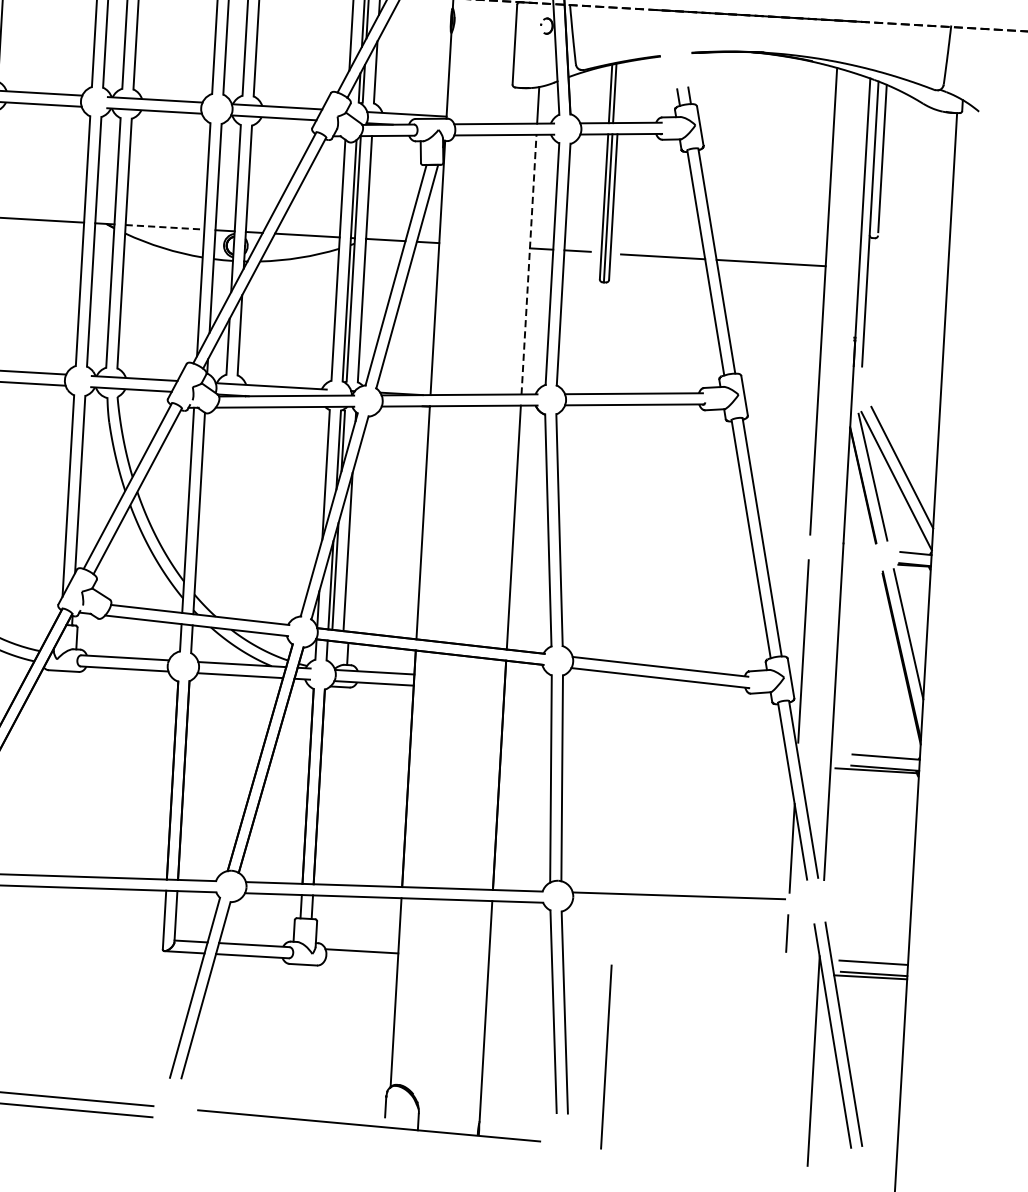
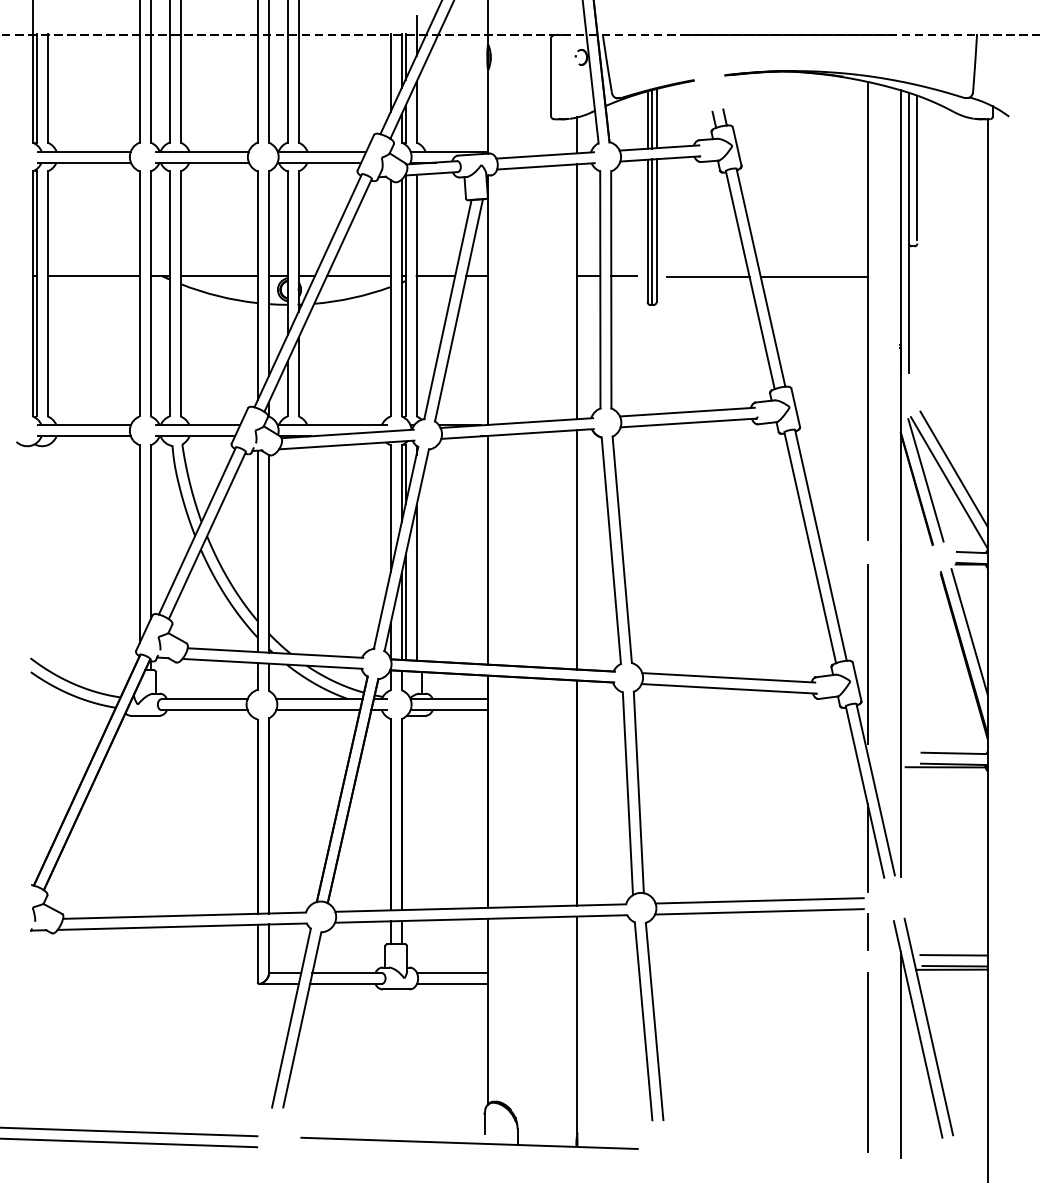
line: (619, 92) -> (656, 118), added
line: (165, 227) -> (219, 275), dashed -> solid
line: (529, 264) -> (577, 291), dashed -> solid
line: (678, 906) -> (759, 911), added
line: (361, 962) -> (452, 983), added
line: (606, 1056) -> (867, 1062), moved

